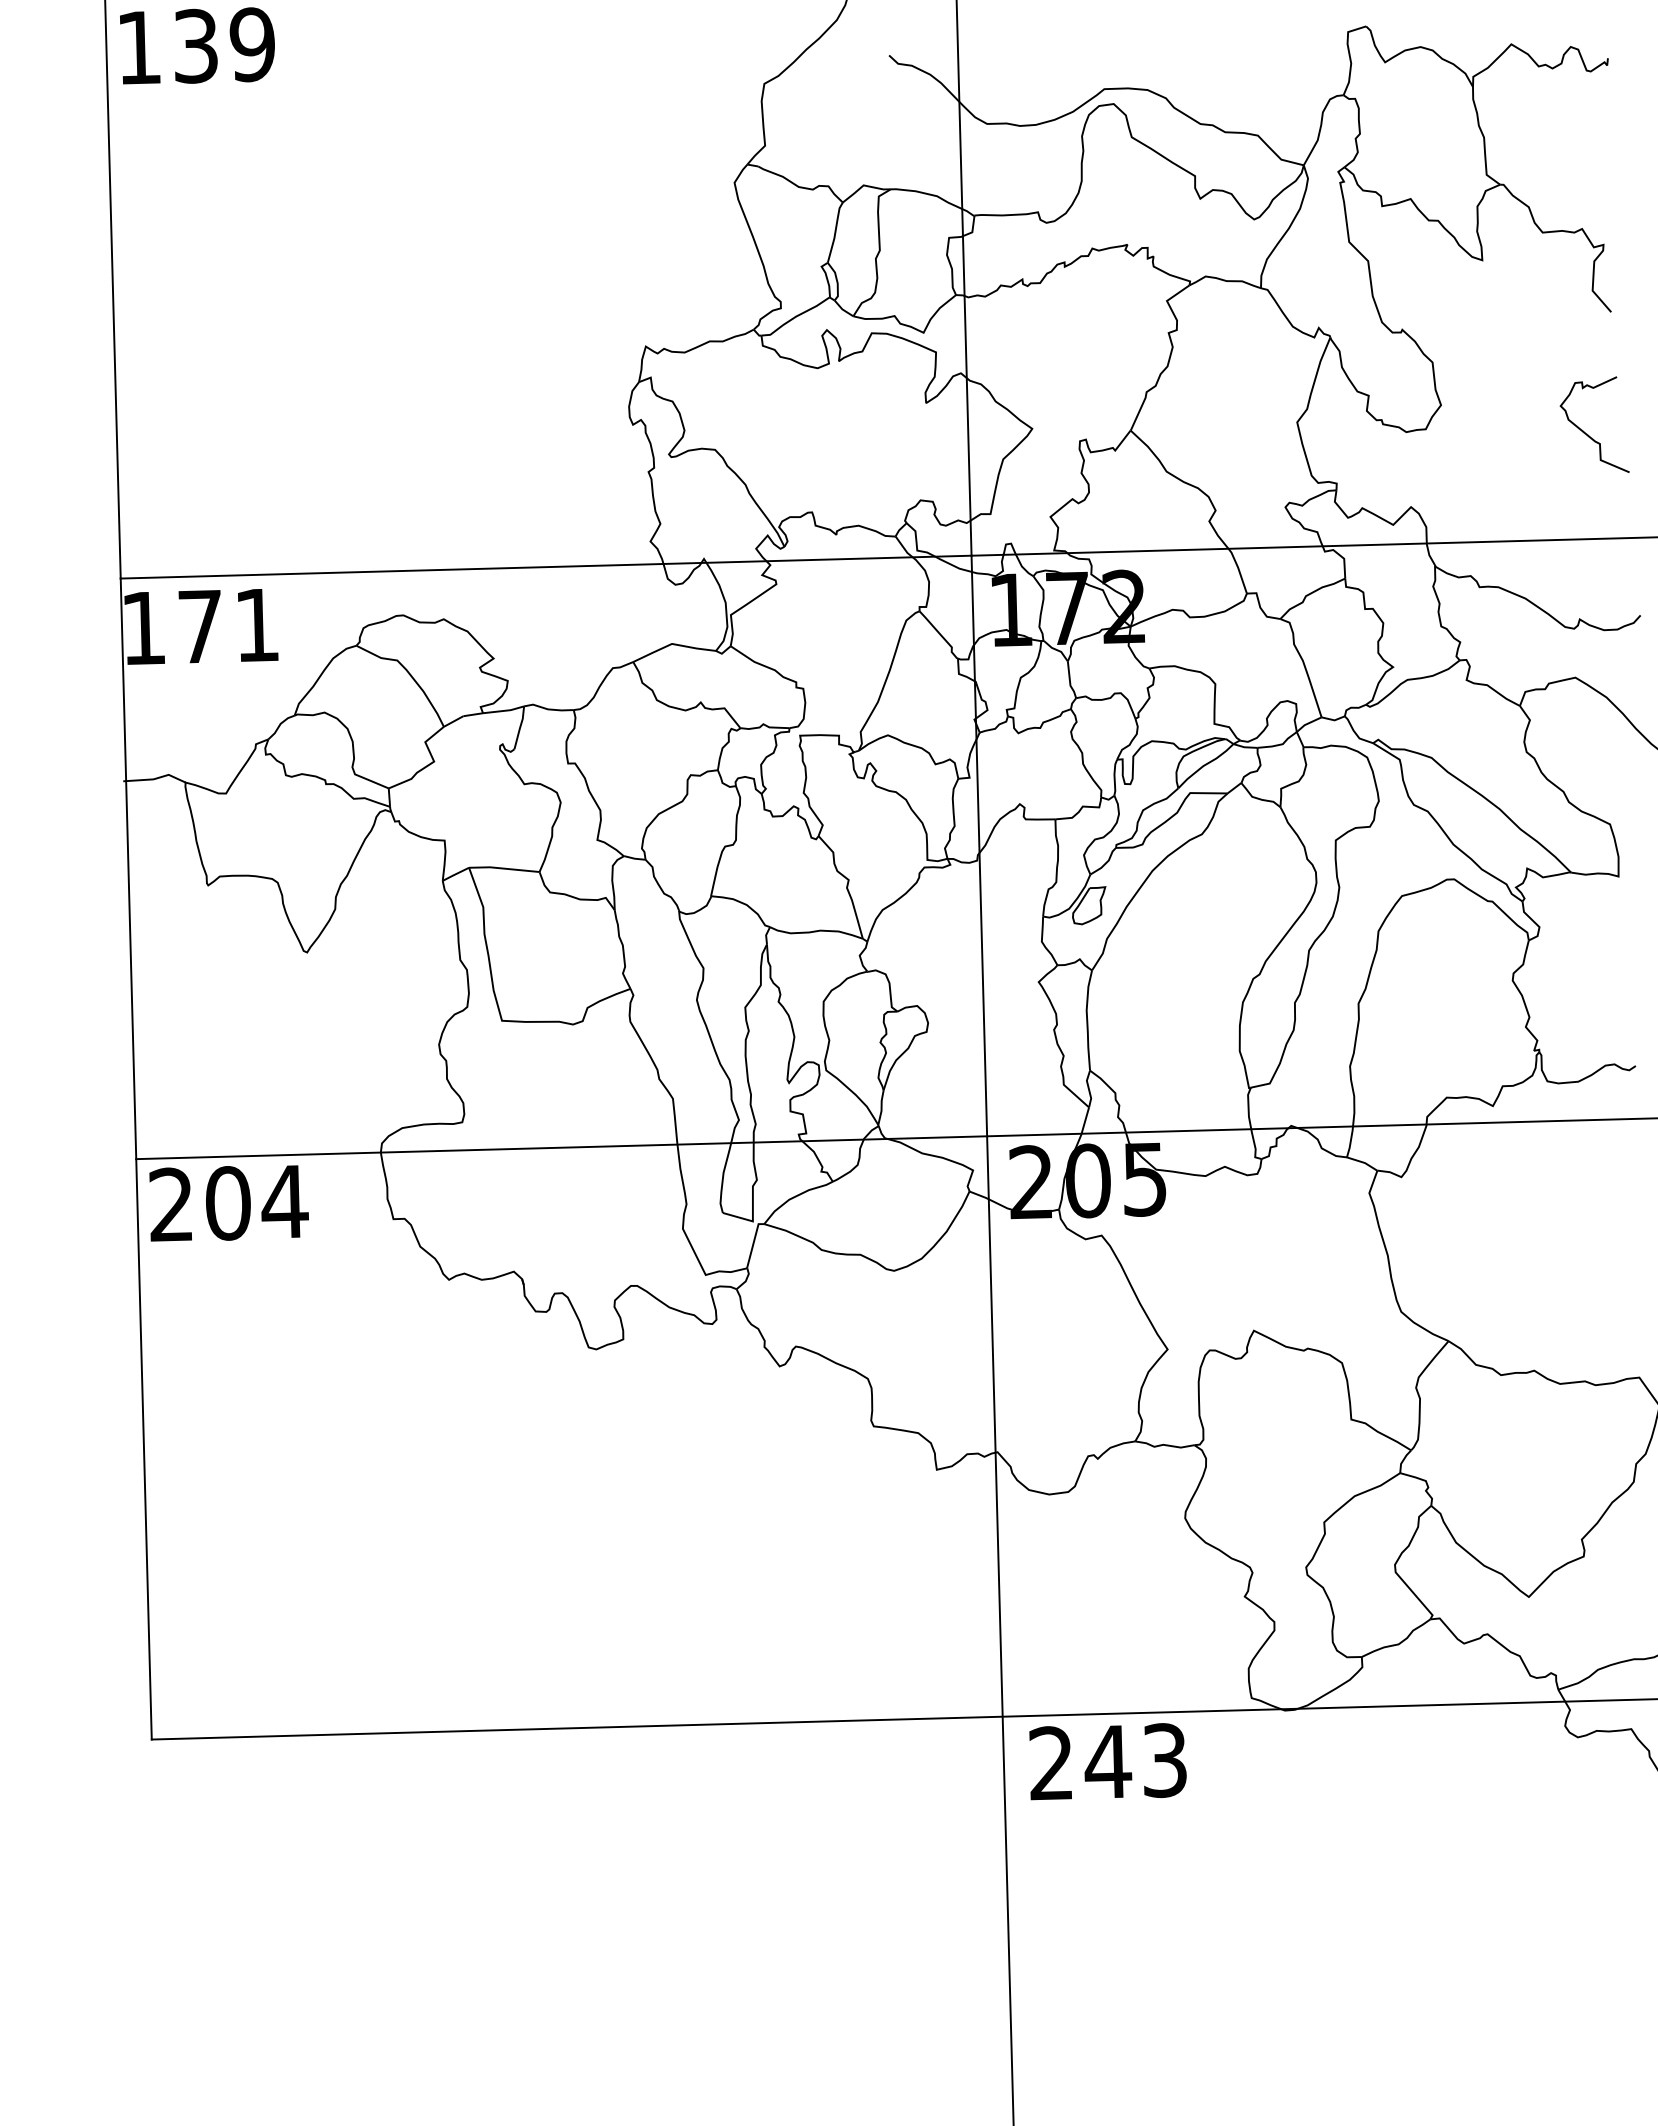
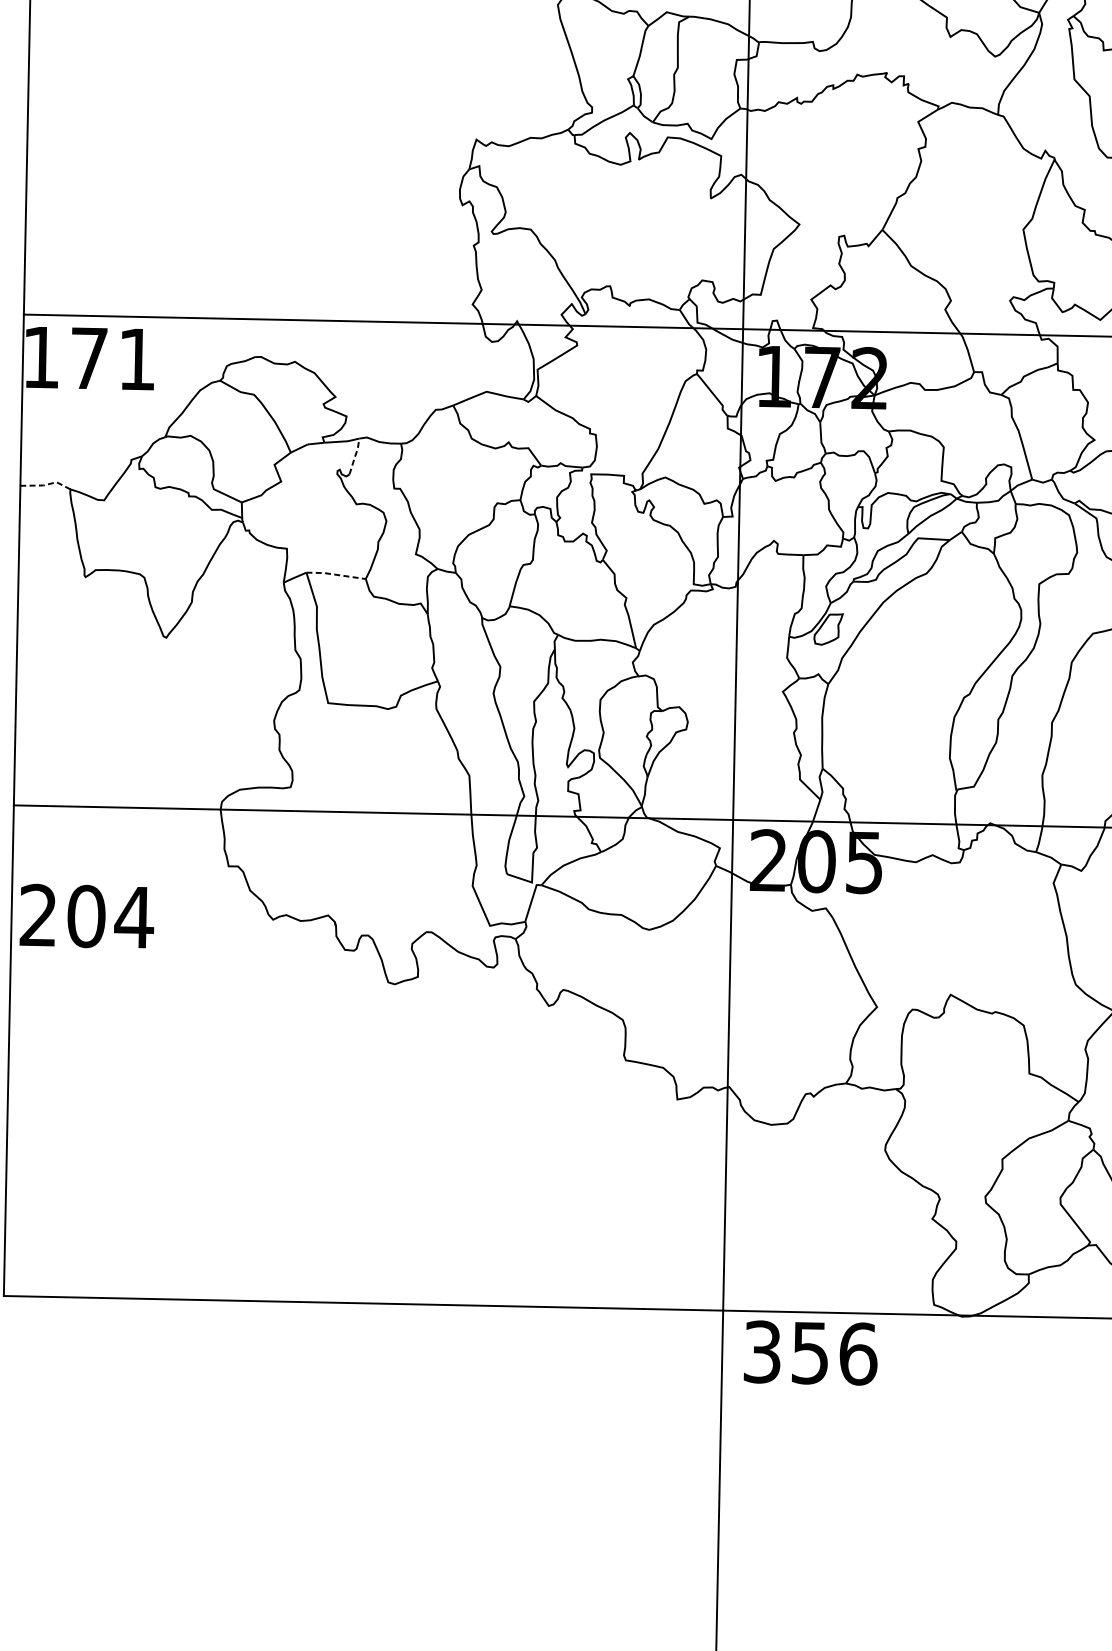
line: (520, 727) -> (355, 456), solid -> dashed
line: (155, 778) -> (45, 484), solid -> dashed
line: (504, 868) -> (336, 574), solid -> dashed
text: (228, 1203) -> (86, 916), moved
text: (1108, 1762) -> (810, 1353), 243 -> 356

